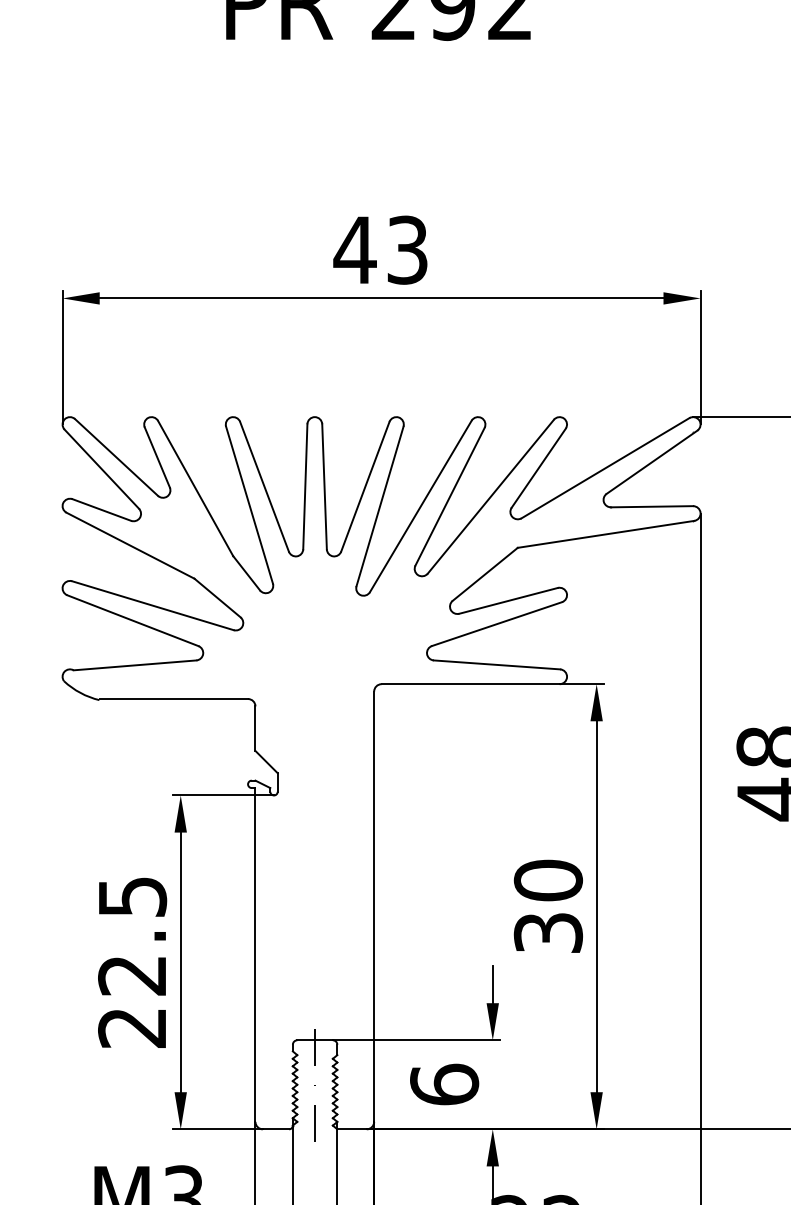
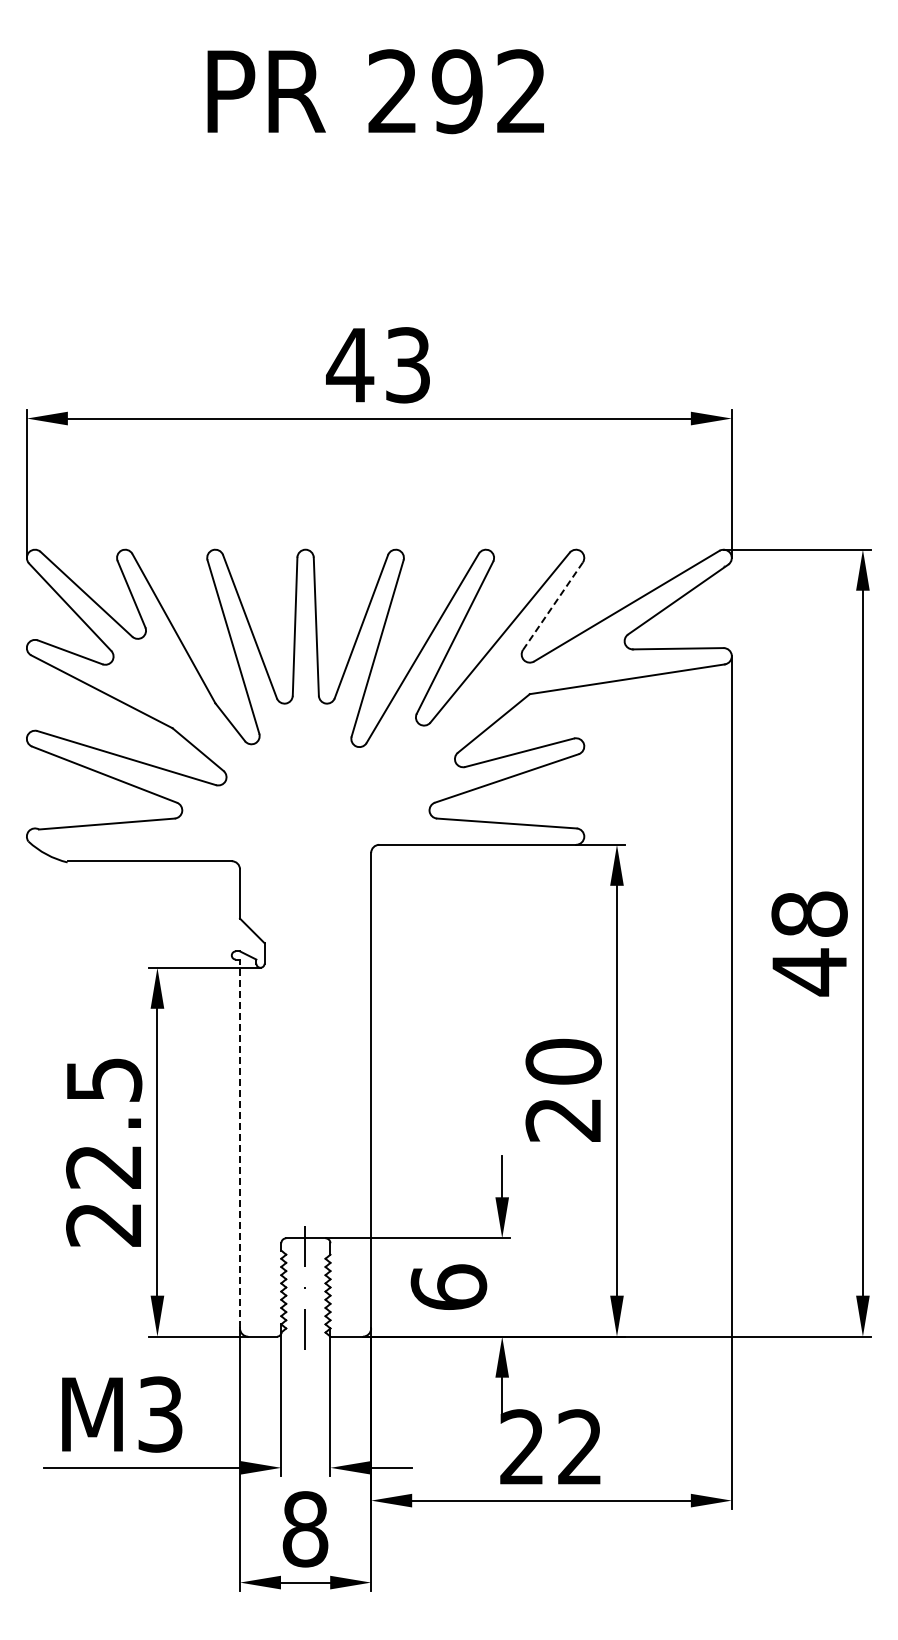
line: (538, 468) -> (552, 606), solid -> dashed
text: (548, 932) -> (563, 1119), 30 -> 20
line: (255, 954) -> (240, 1143), solid -> dashed

